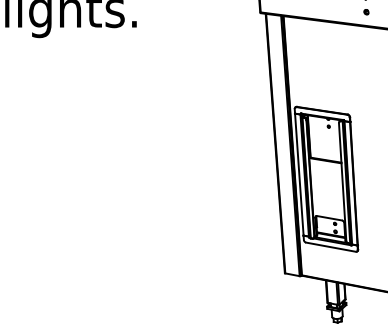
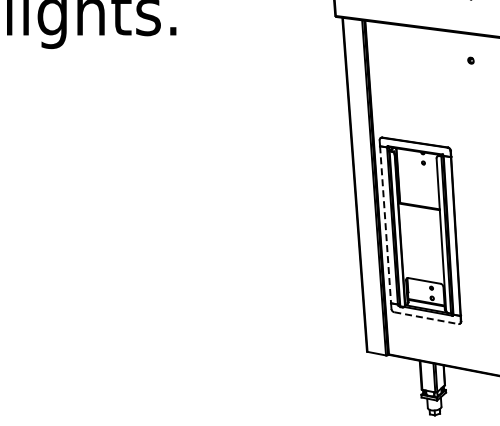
part: (366, 12) -> (470, 60), moved
line: (299, 174) -> (385, 224), solid -> dashed
line: (331, 247) -> (426, 318), solid -> dashed

